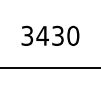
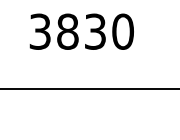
text: (42, 35) -> (67, 31), 3430 -> 3830

